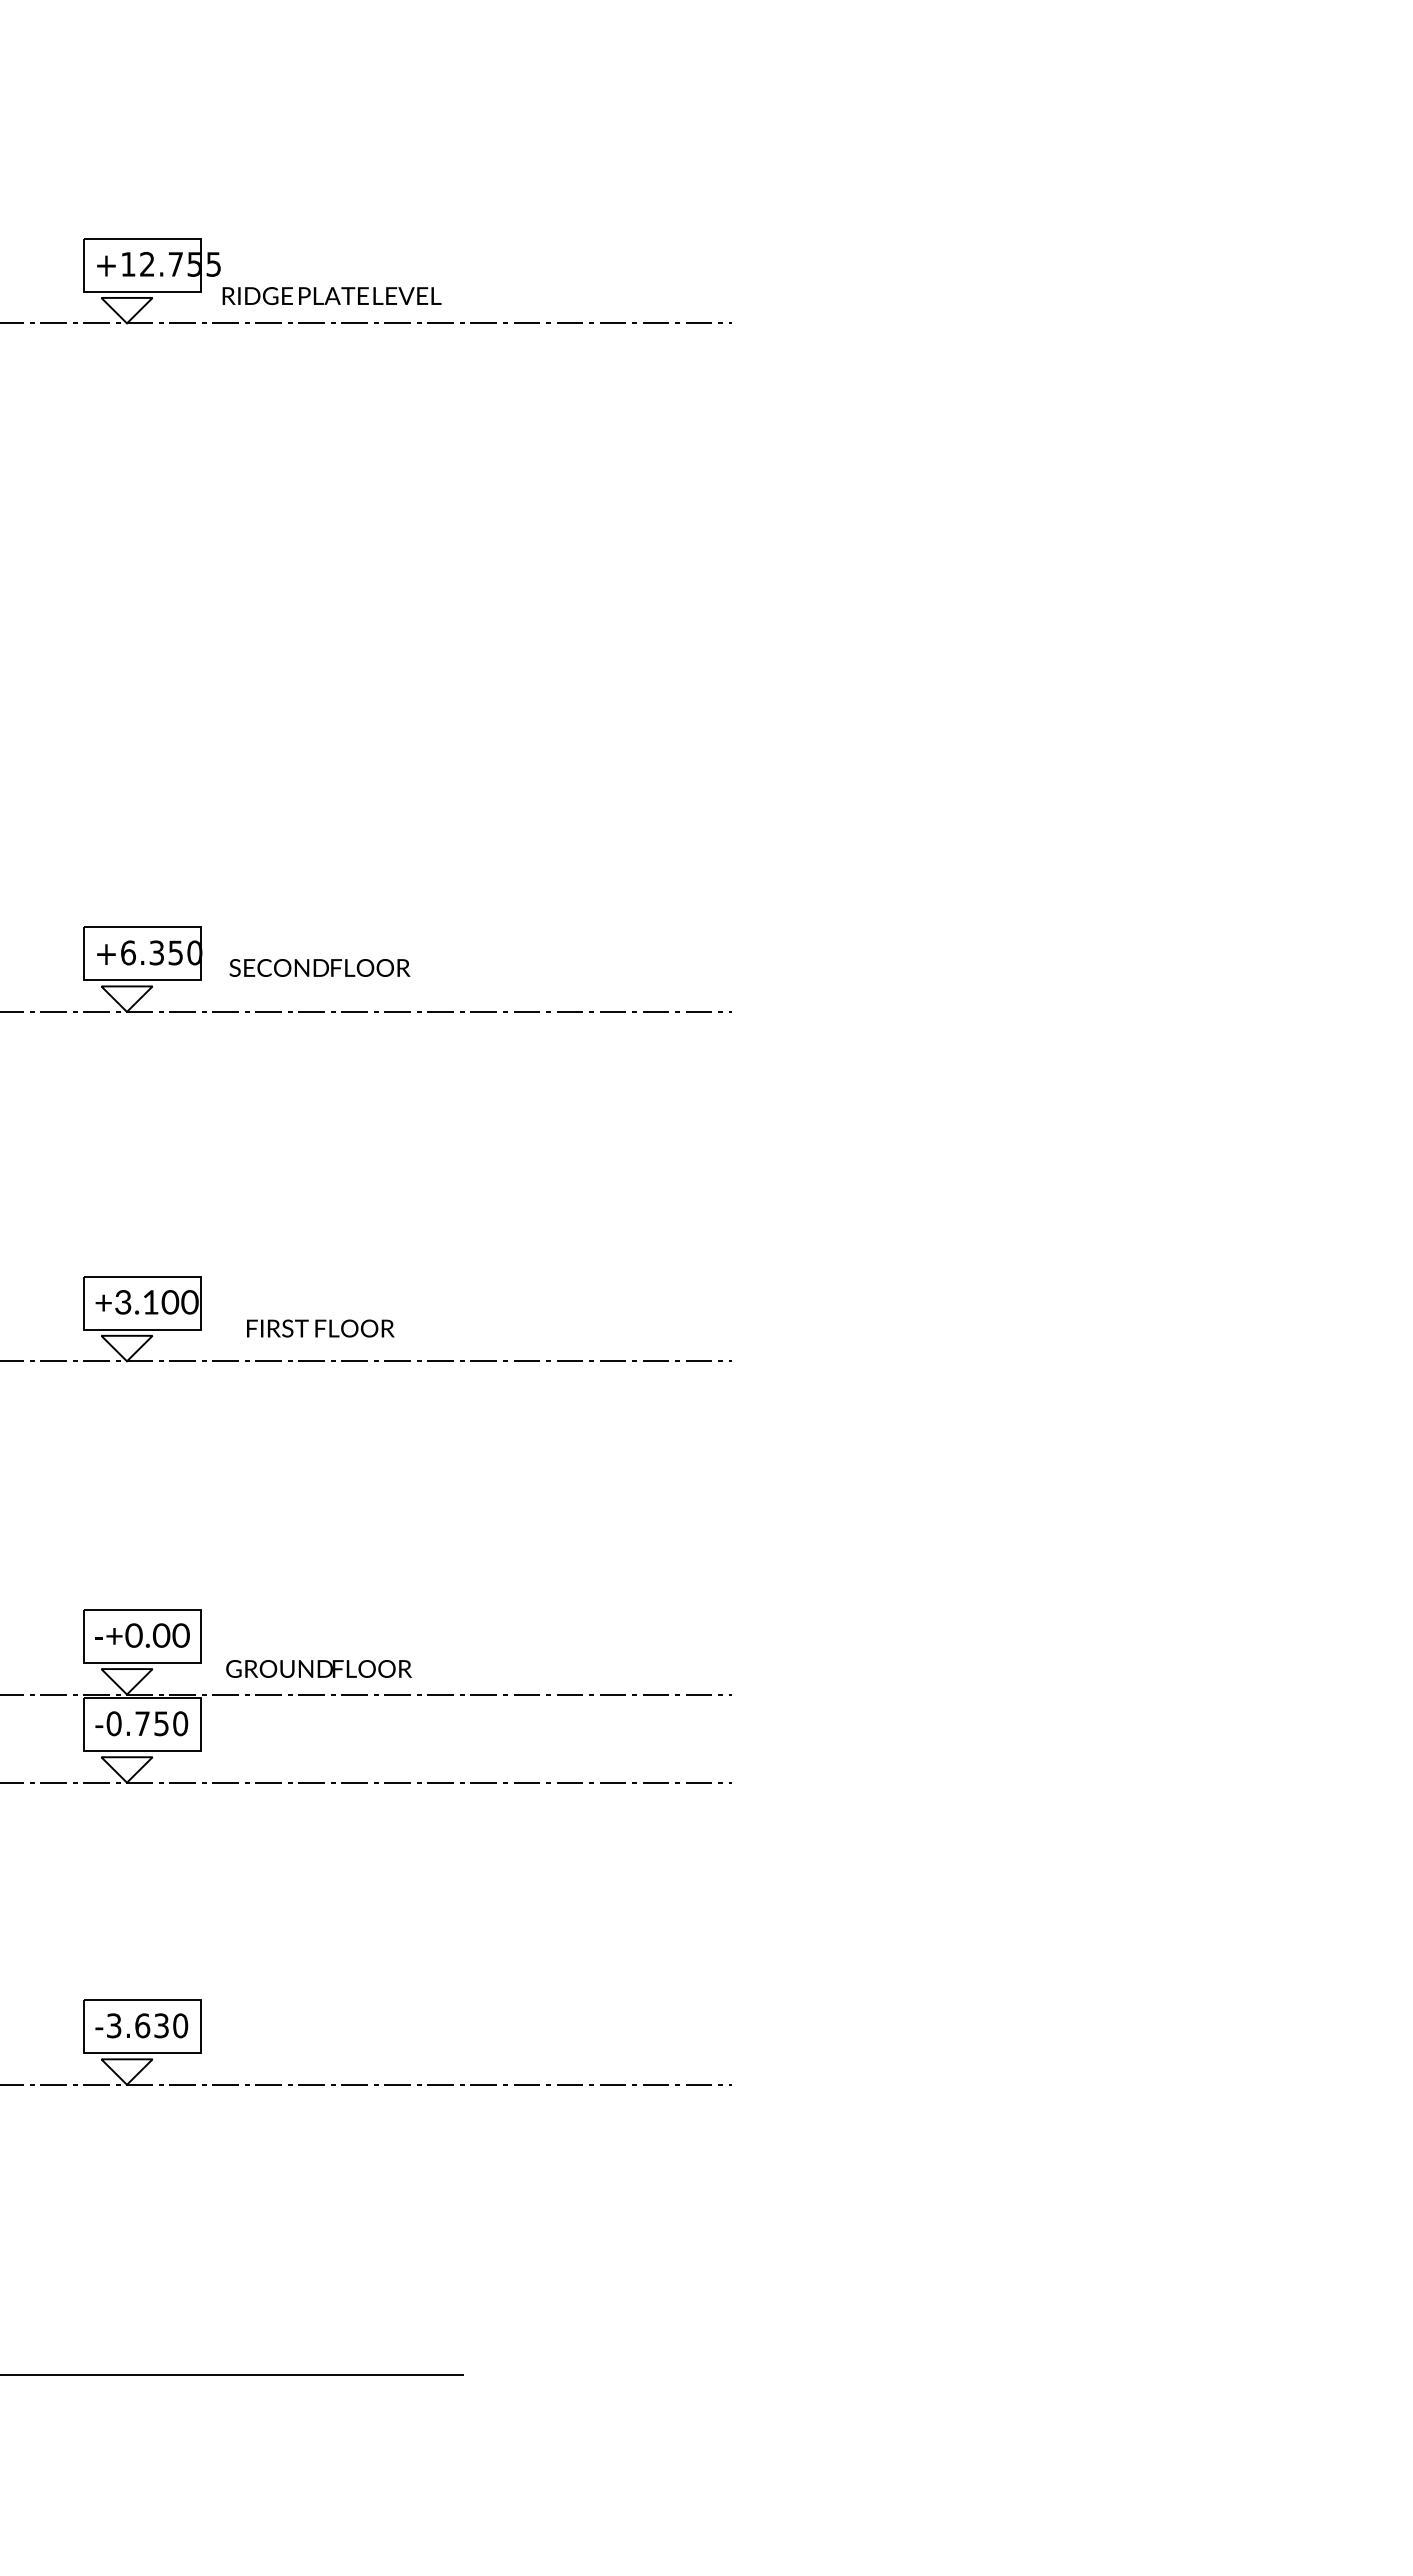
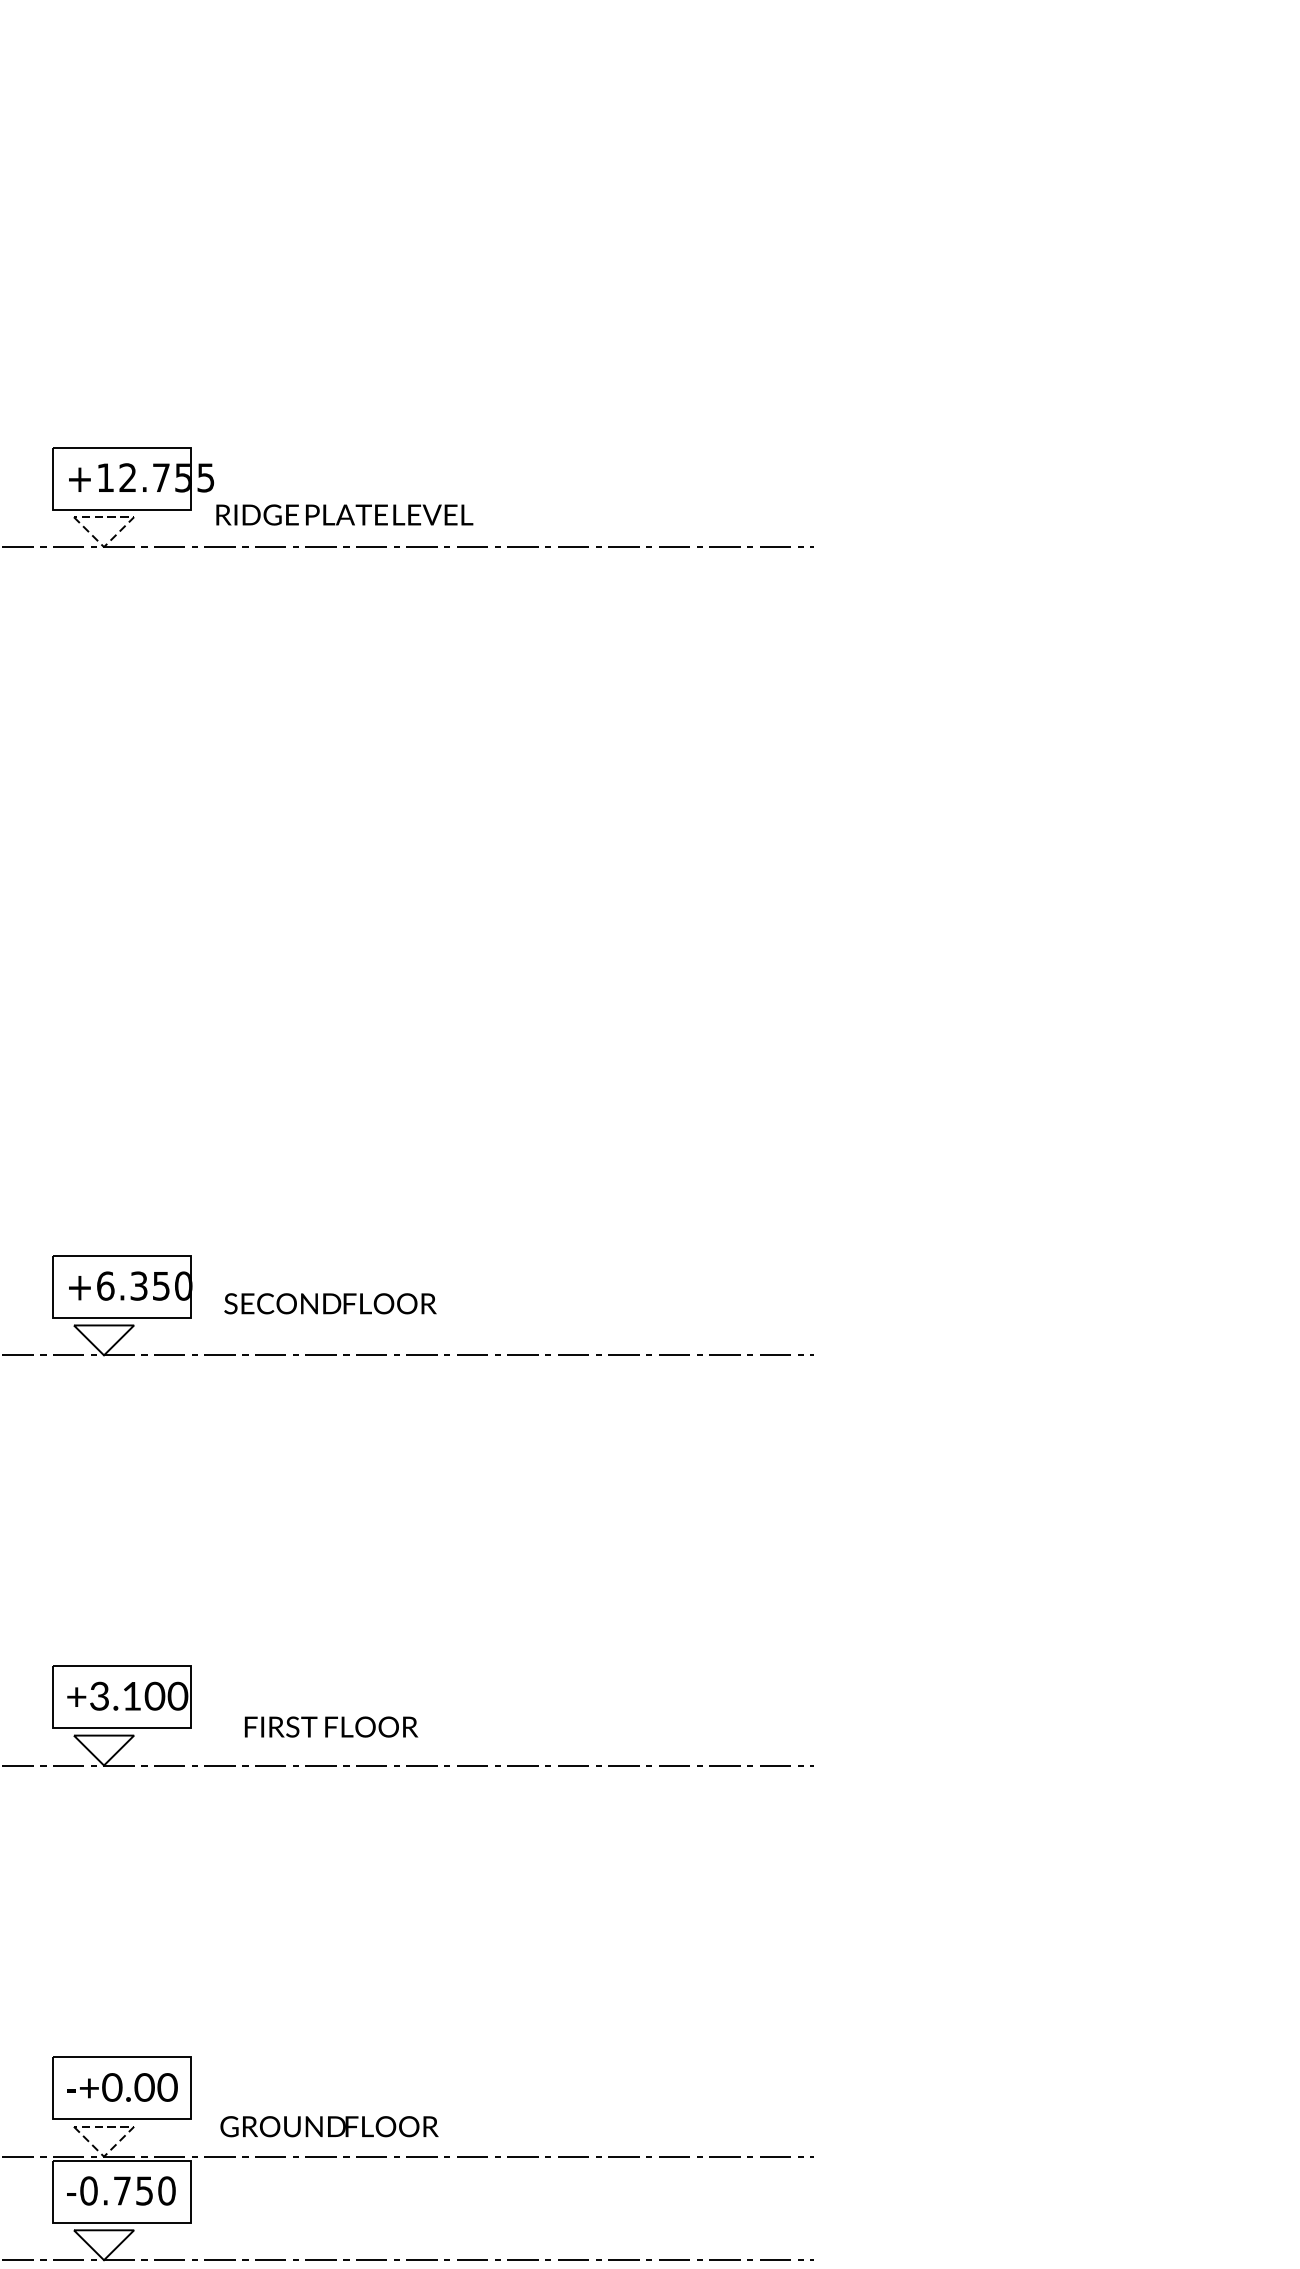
line: (145, 305) -> (125, 526), solid -> dashed
line: (145, 1676) -> (125, 2135), solid -> dashed

